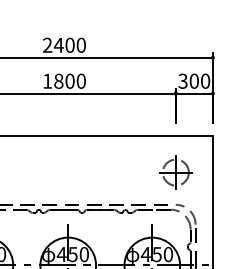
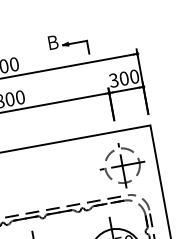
part: (141, 35) -> (68, 45), added
part: (175, 172) -> (122, 165), size x1.43

